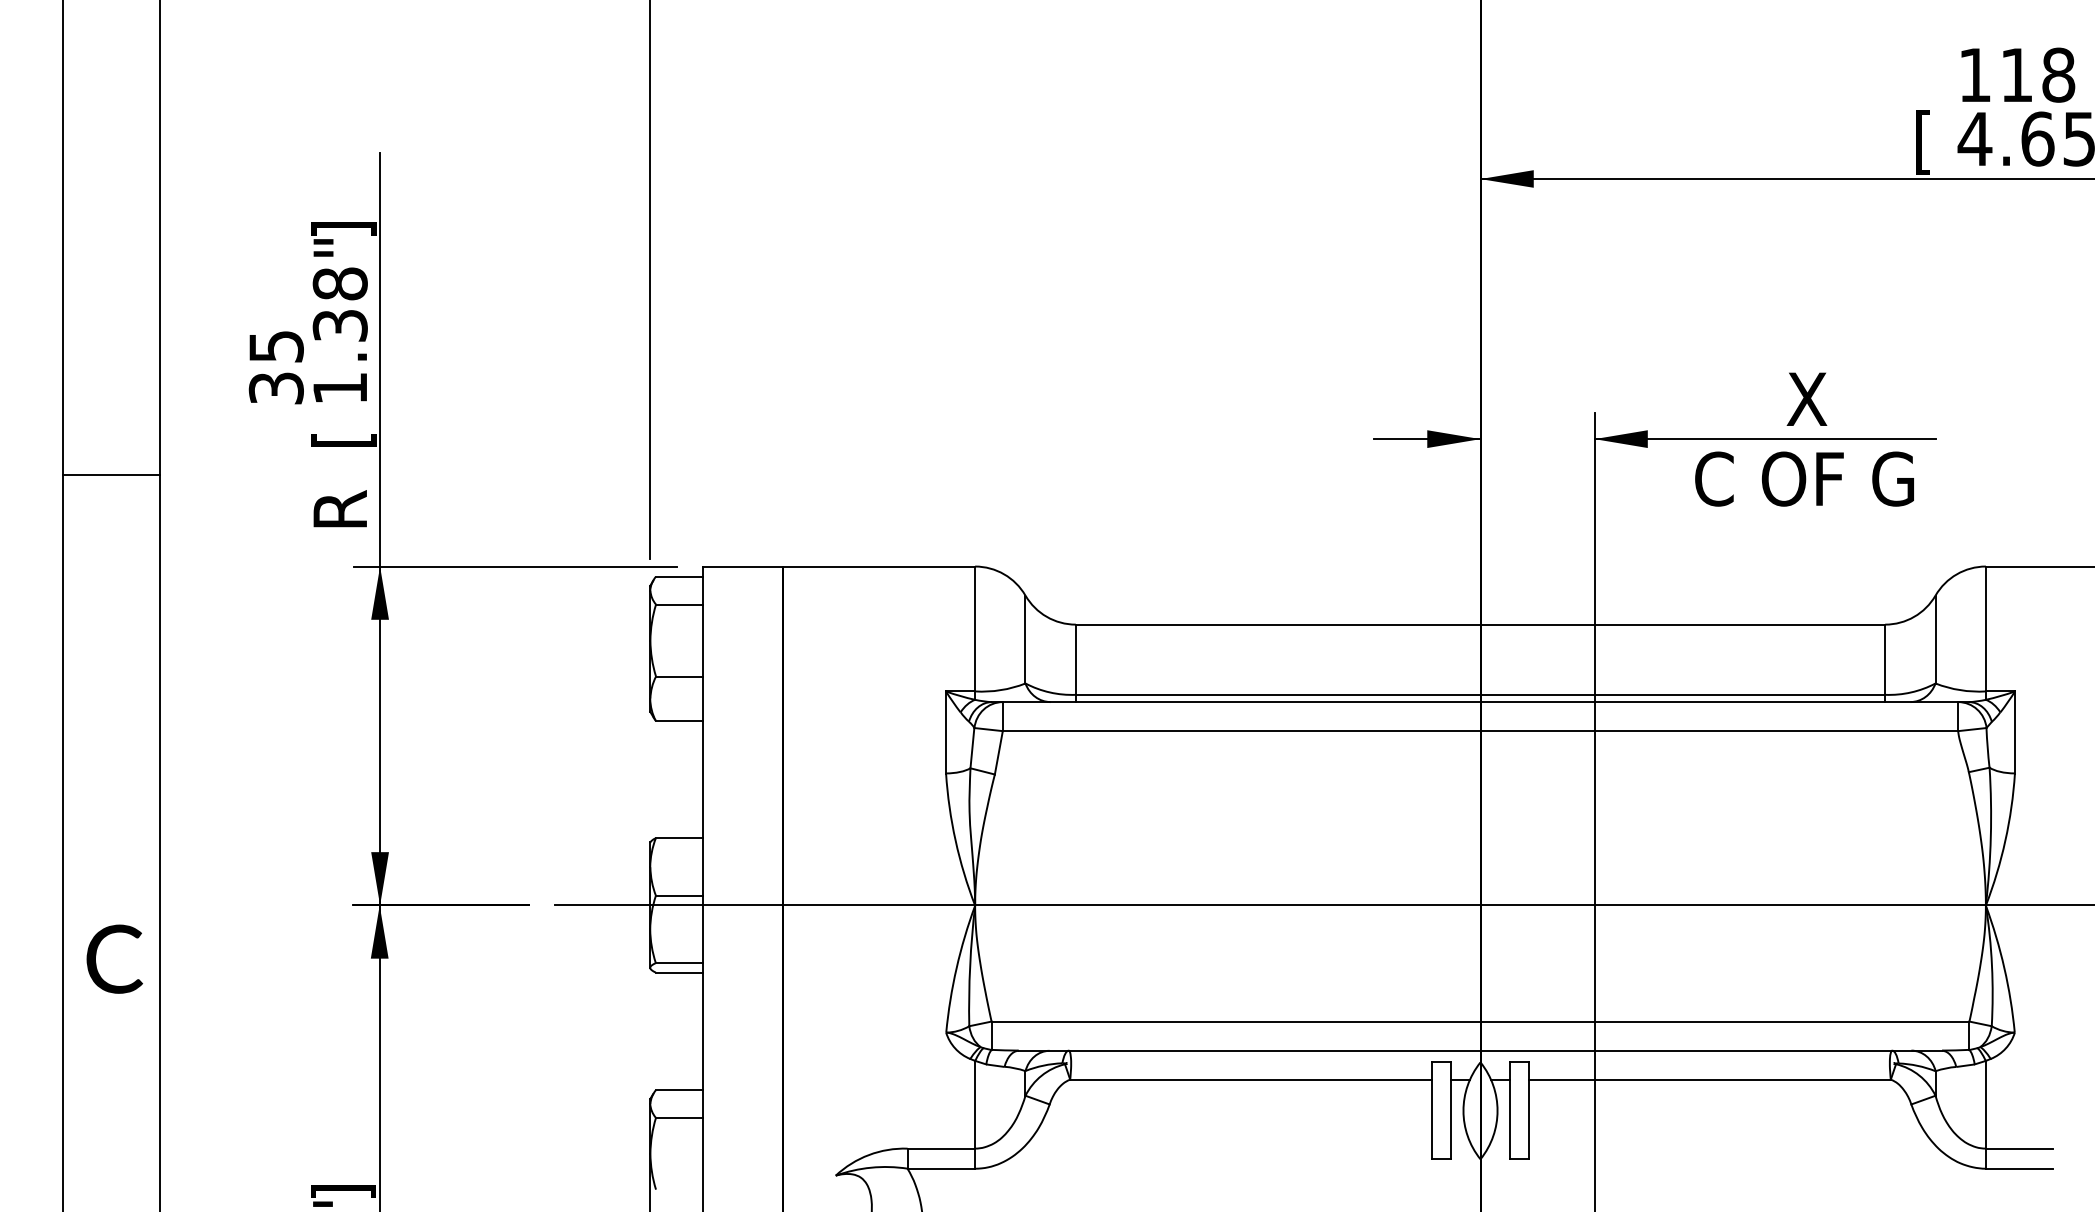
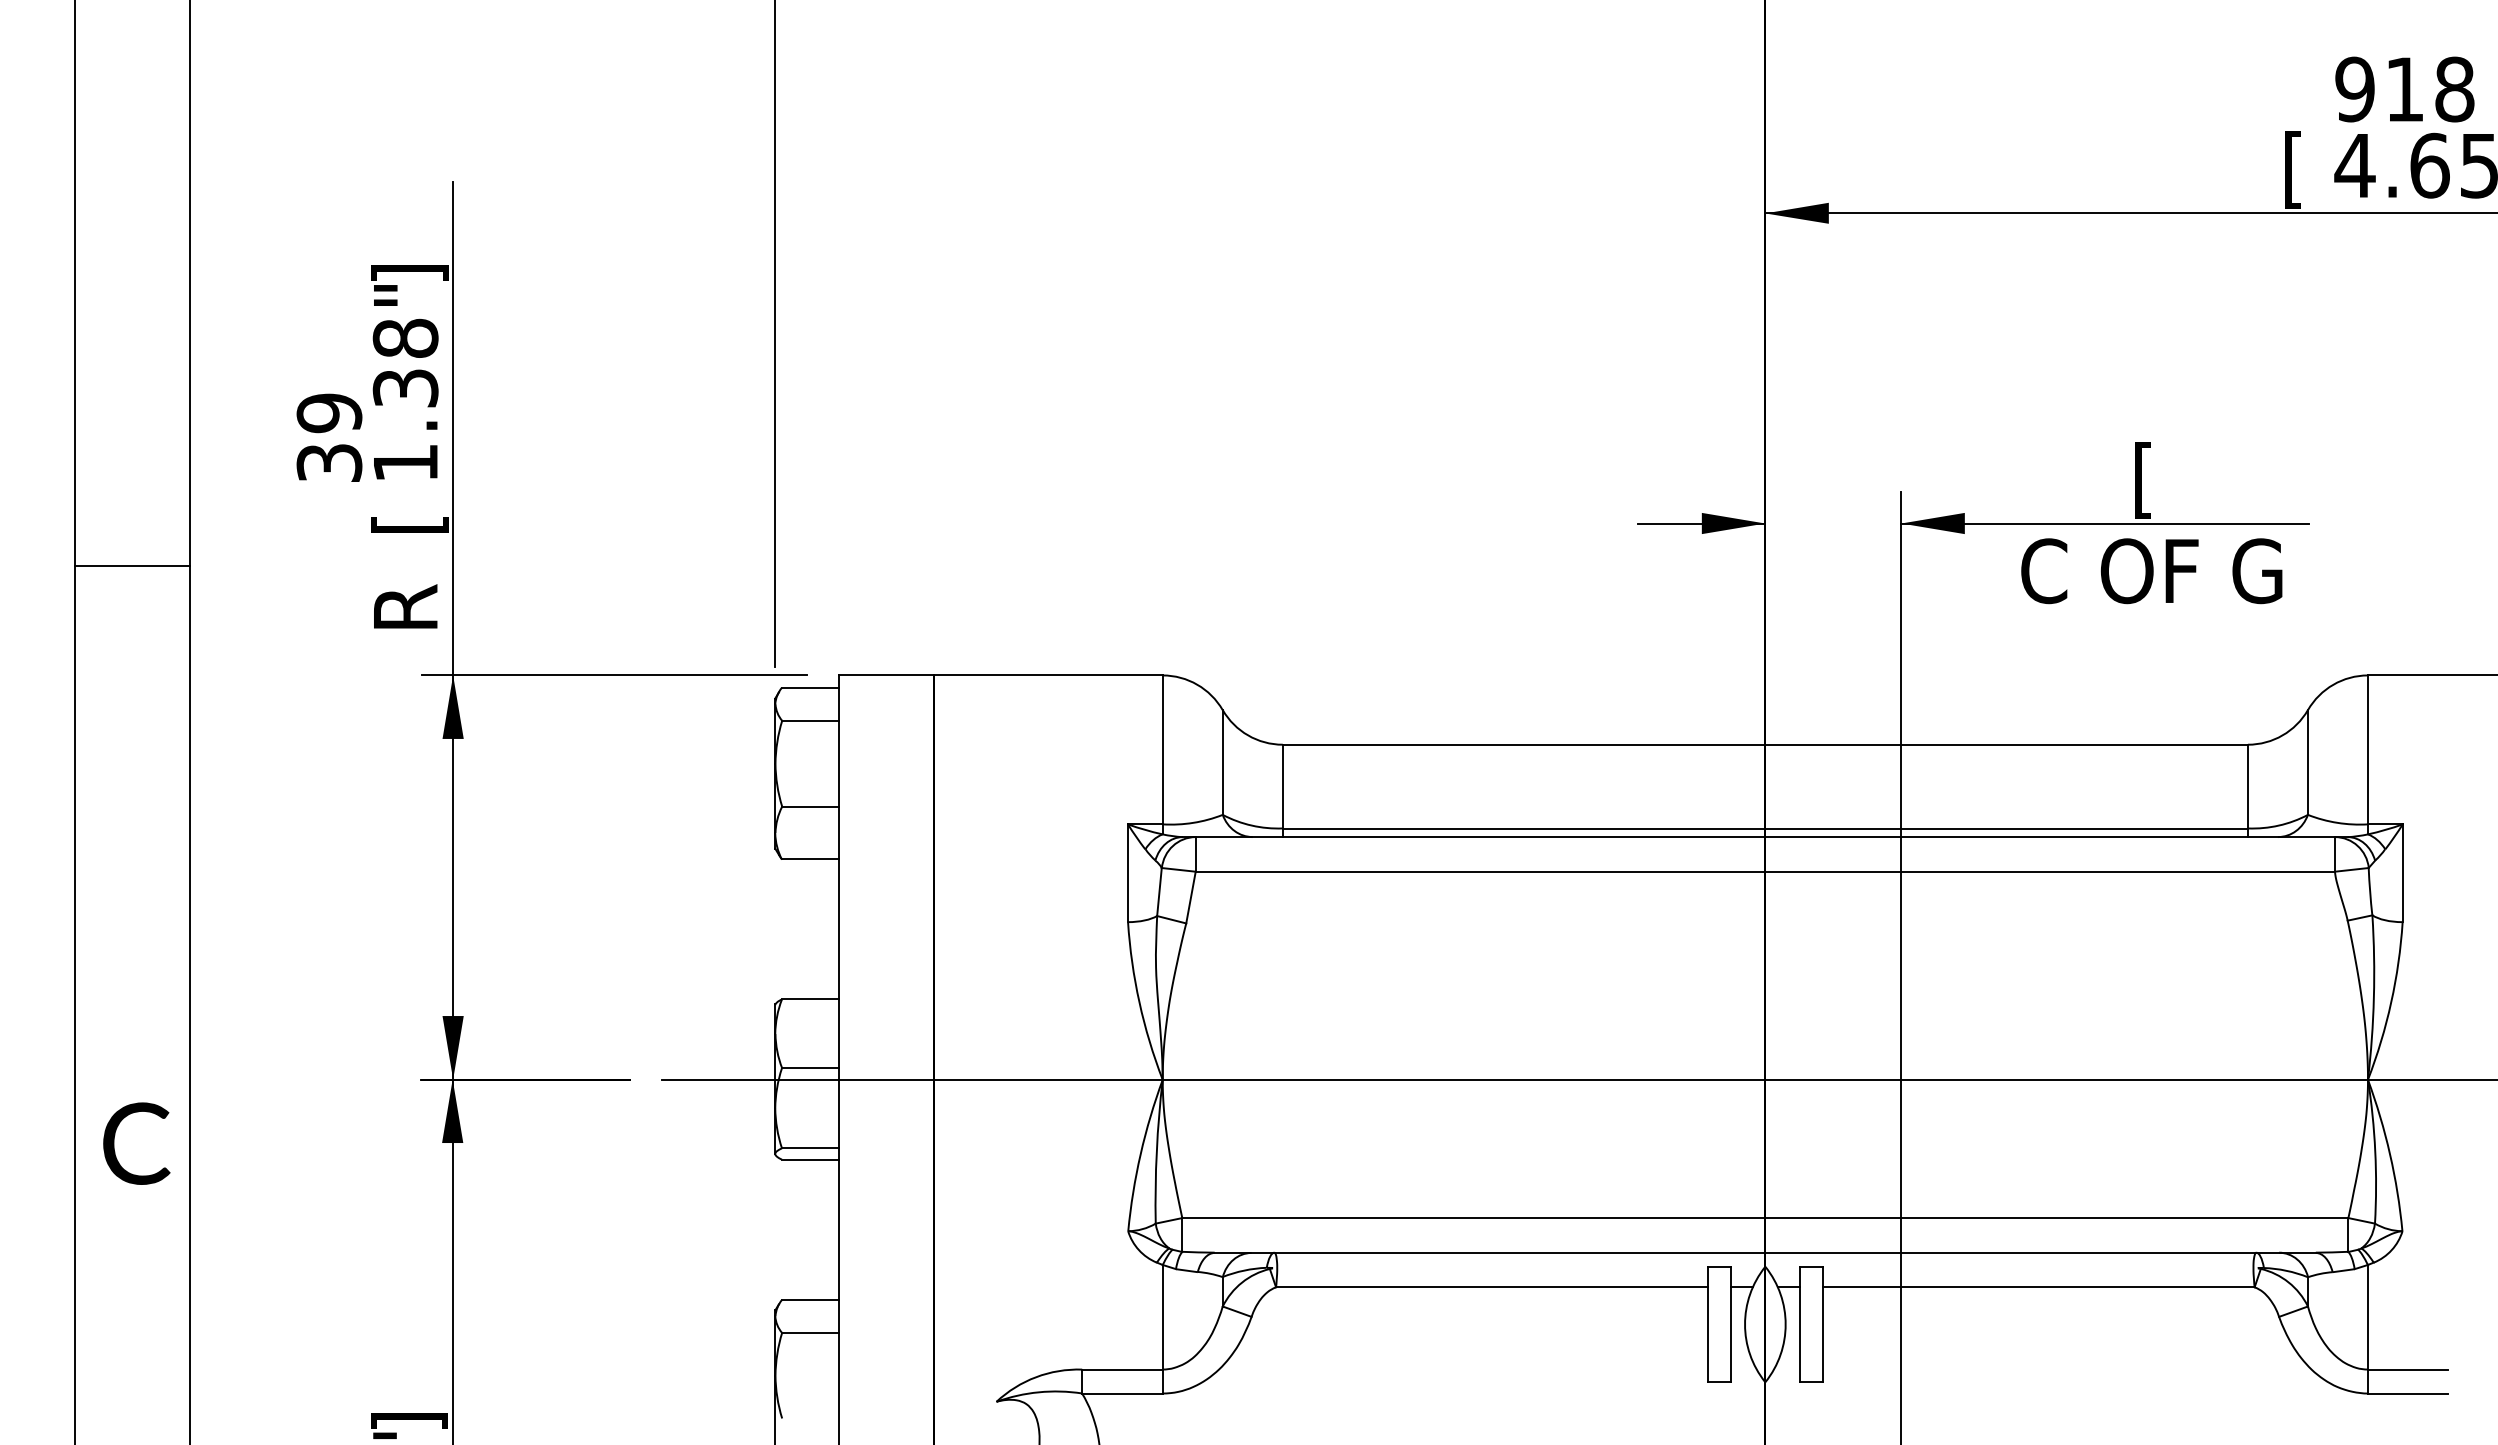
text: (1974, 75) -> (2354, 89), 118 -> 918
text: (276, 346) -> (329, 413), 35 -> 39
text: (1806, 403) -> (2154, 480), X -> [

